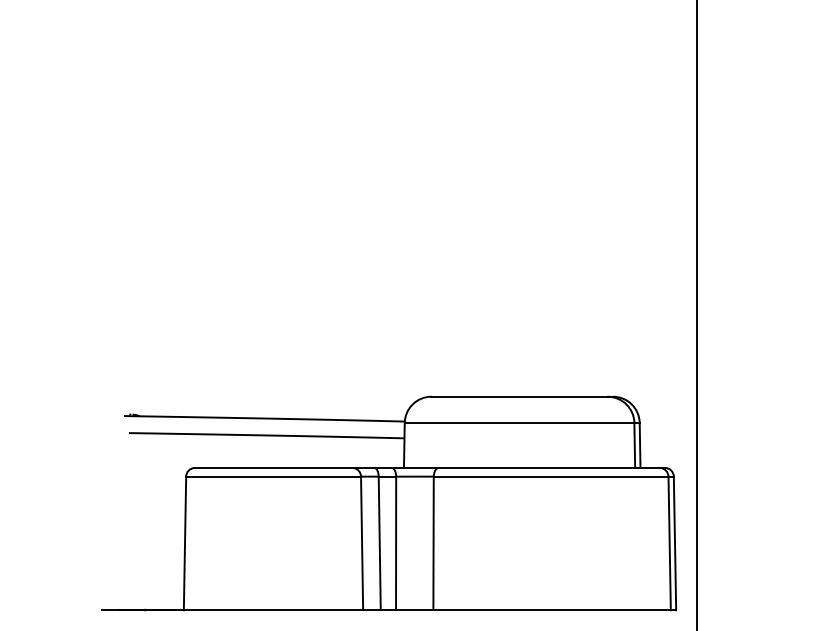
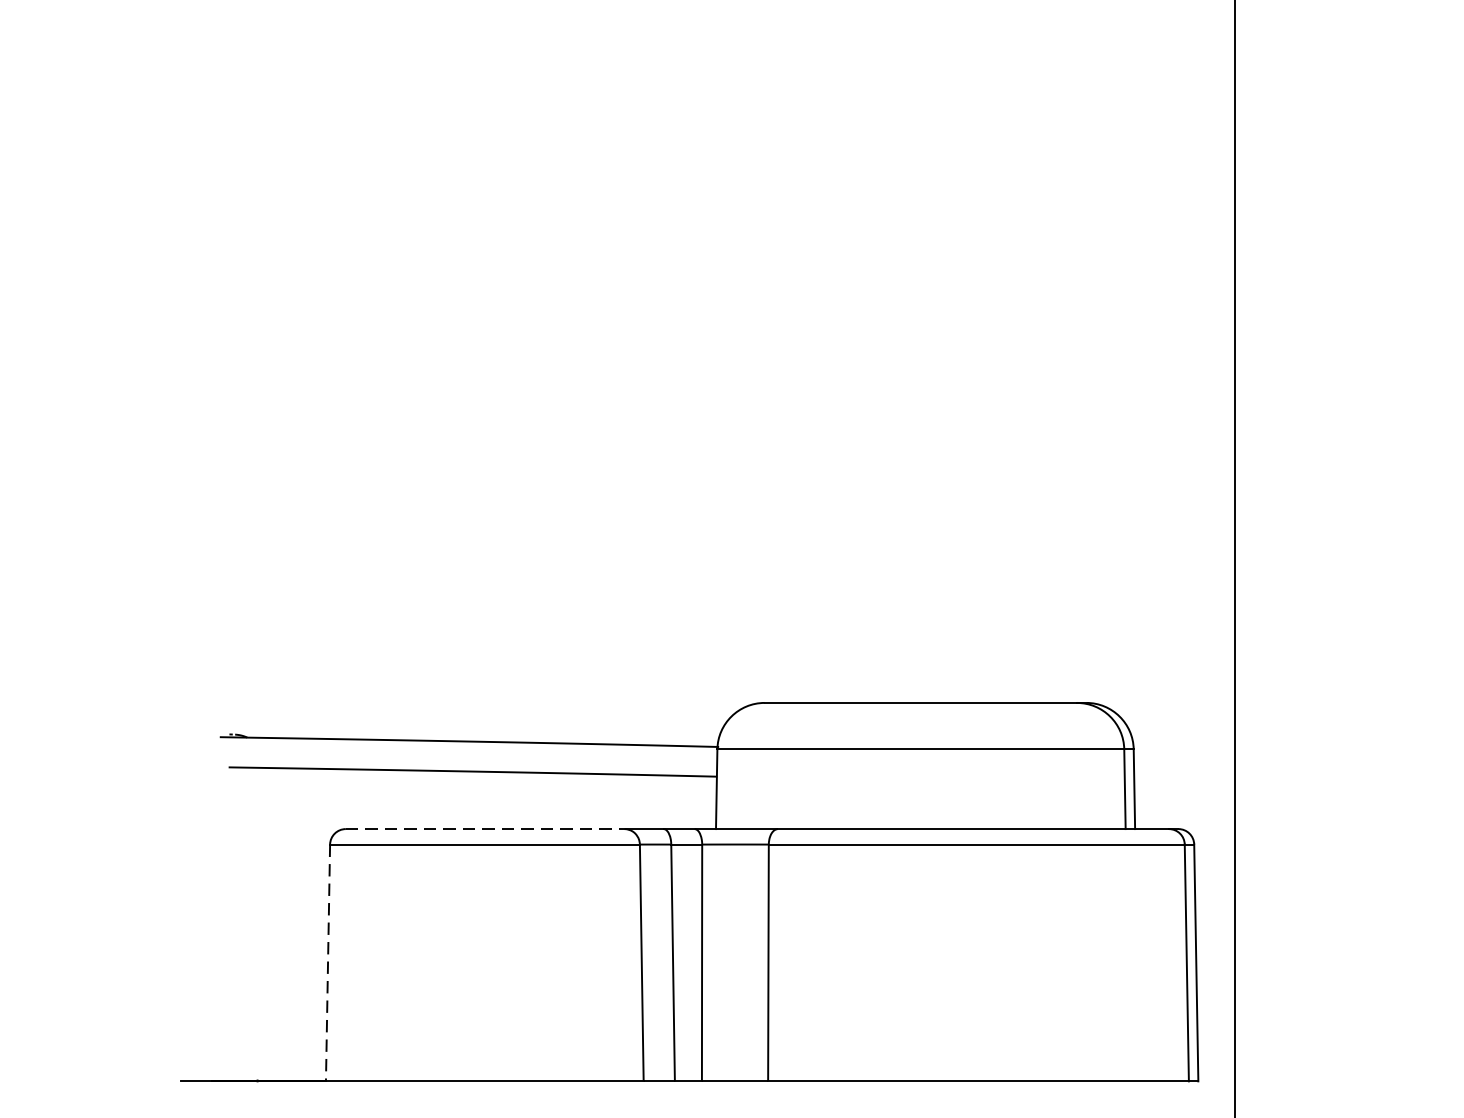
line: (273, 467) -> (484, 828), solid -> dashed
line: (185, 543) -> (328, 963), solid -> dashed

